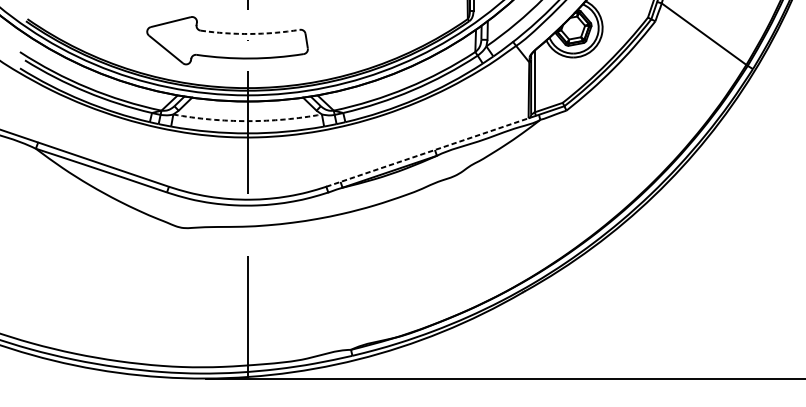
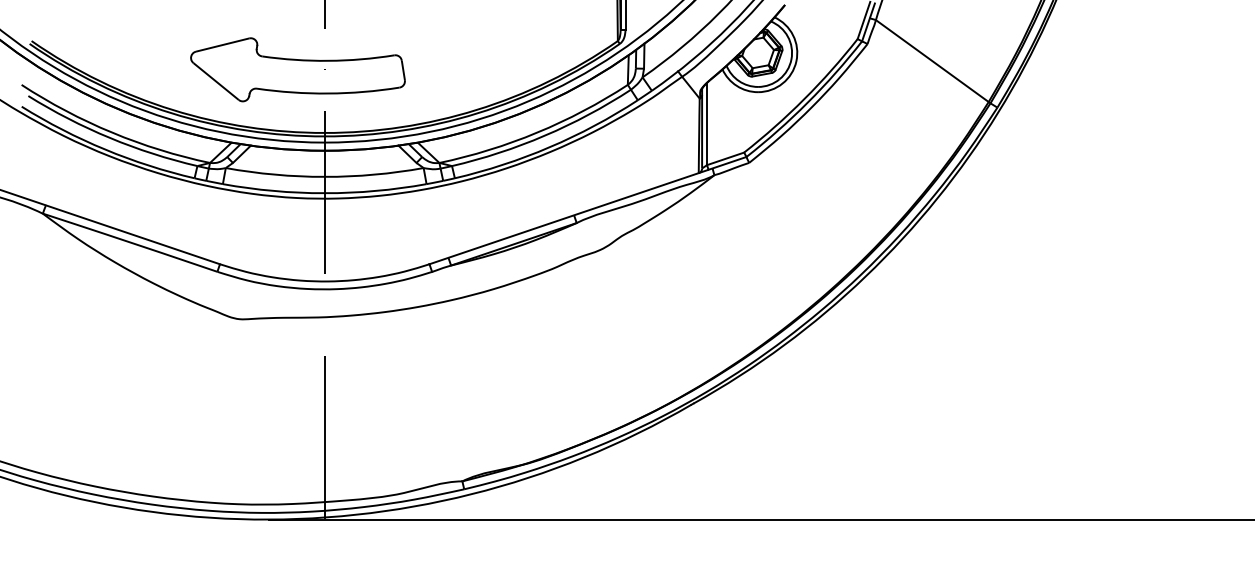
arc: (250, 33) -> (328, 60), dashed -> solid
arc: (247, 120) -> (324, 176), dashed -> solid
line: (427, 152) -> (564, 218), dashed -> solid

